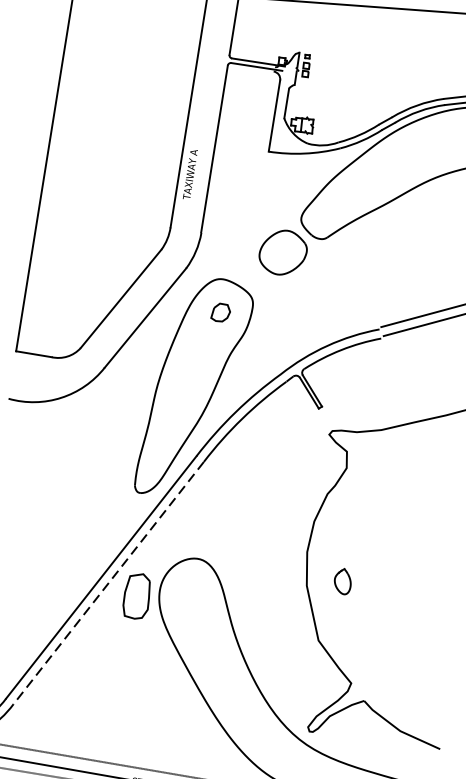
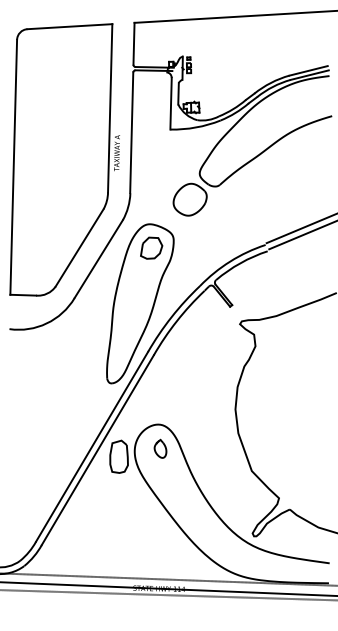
part: (220, 311) -> (151, 247), size x1.67
part: (342, 580) -> (160, 448), moved
line: (108, 583) -> (97, 450), dashed -> solid

